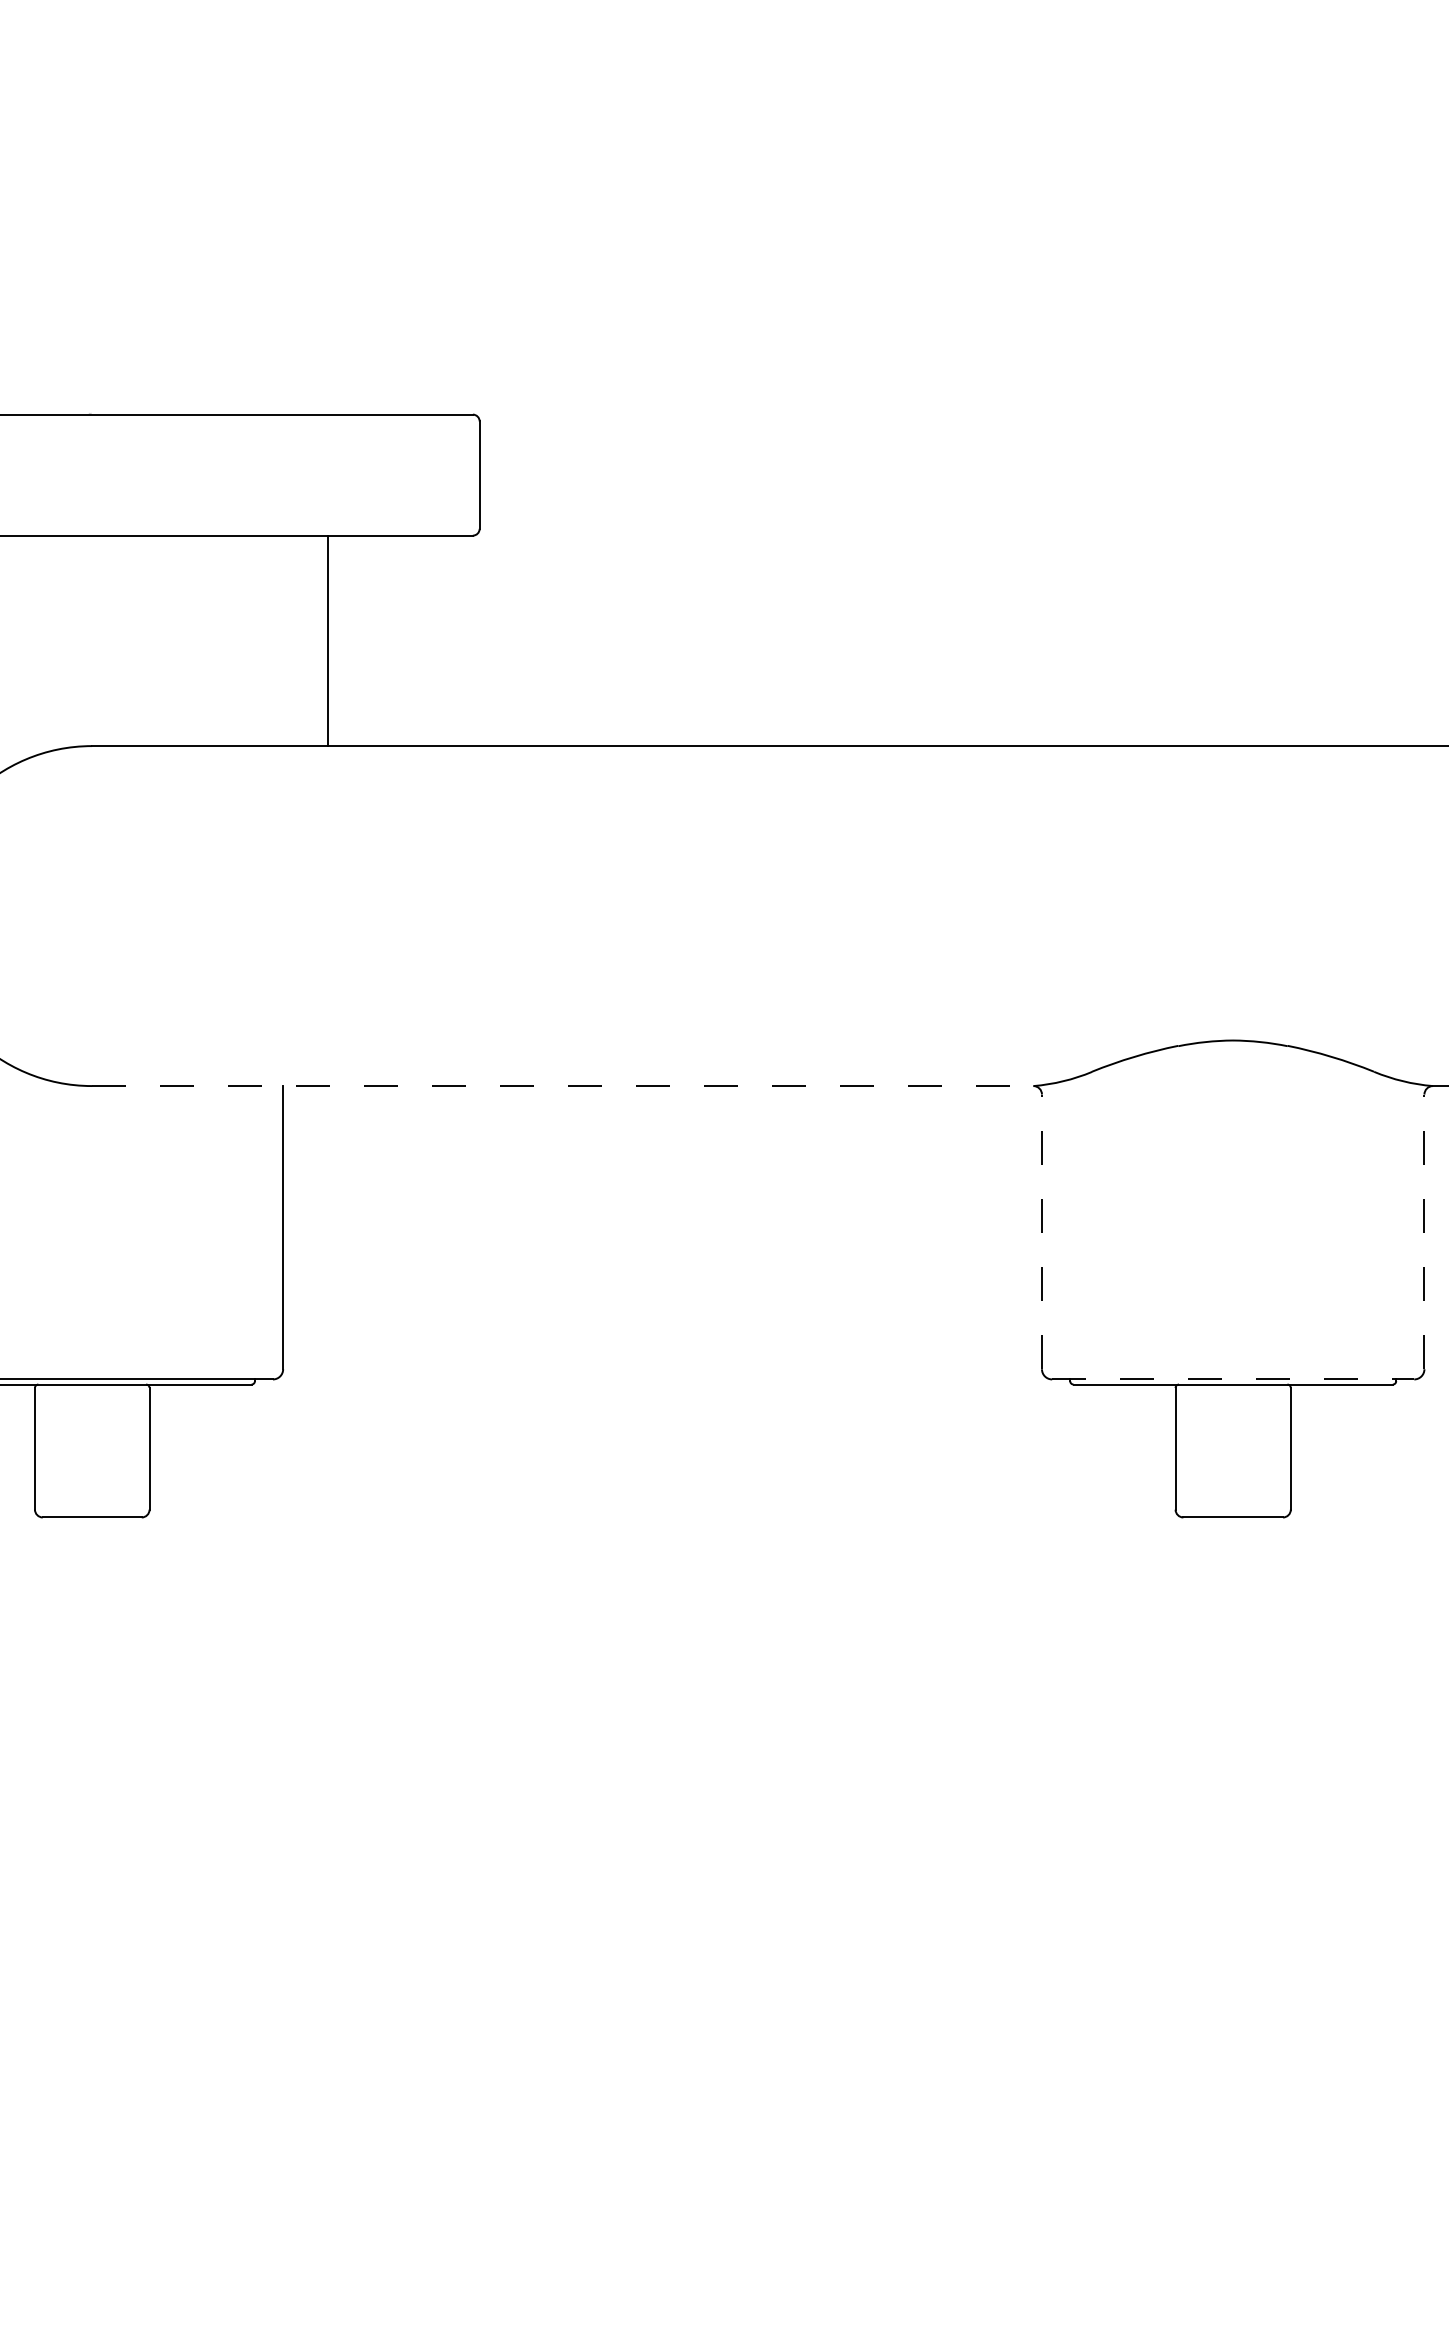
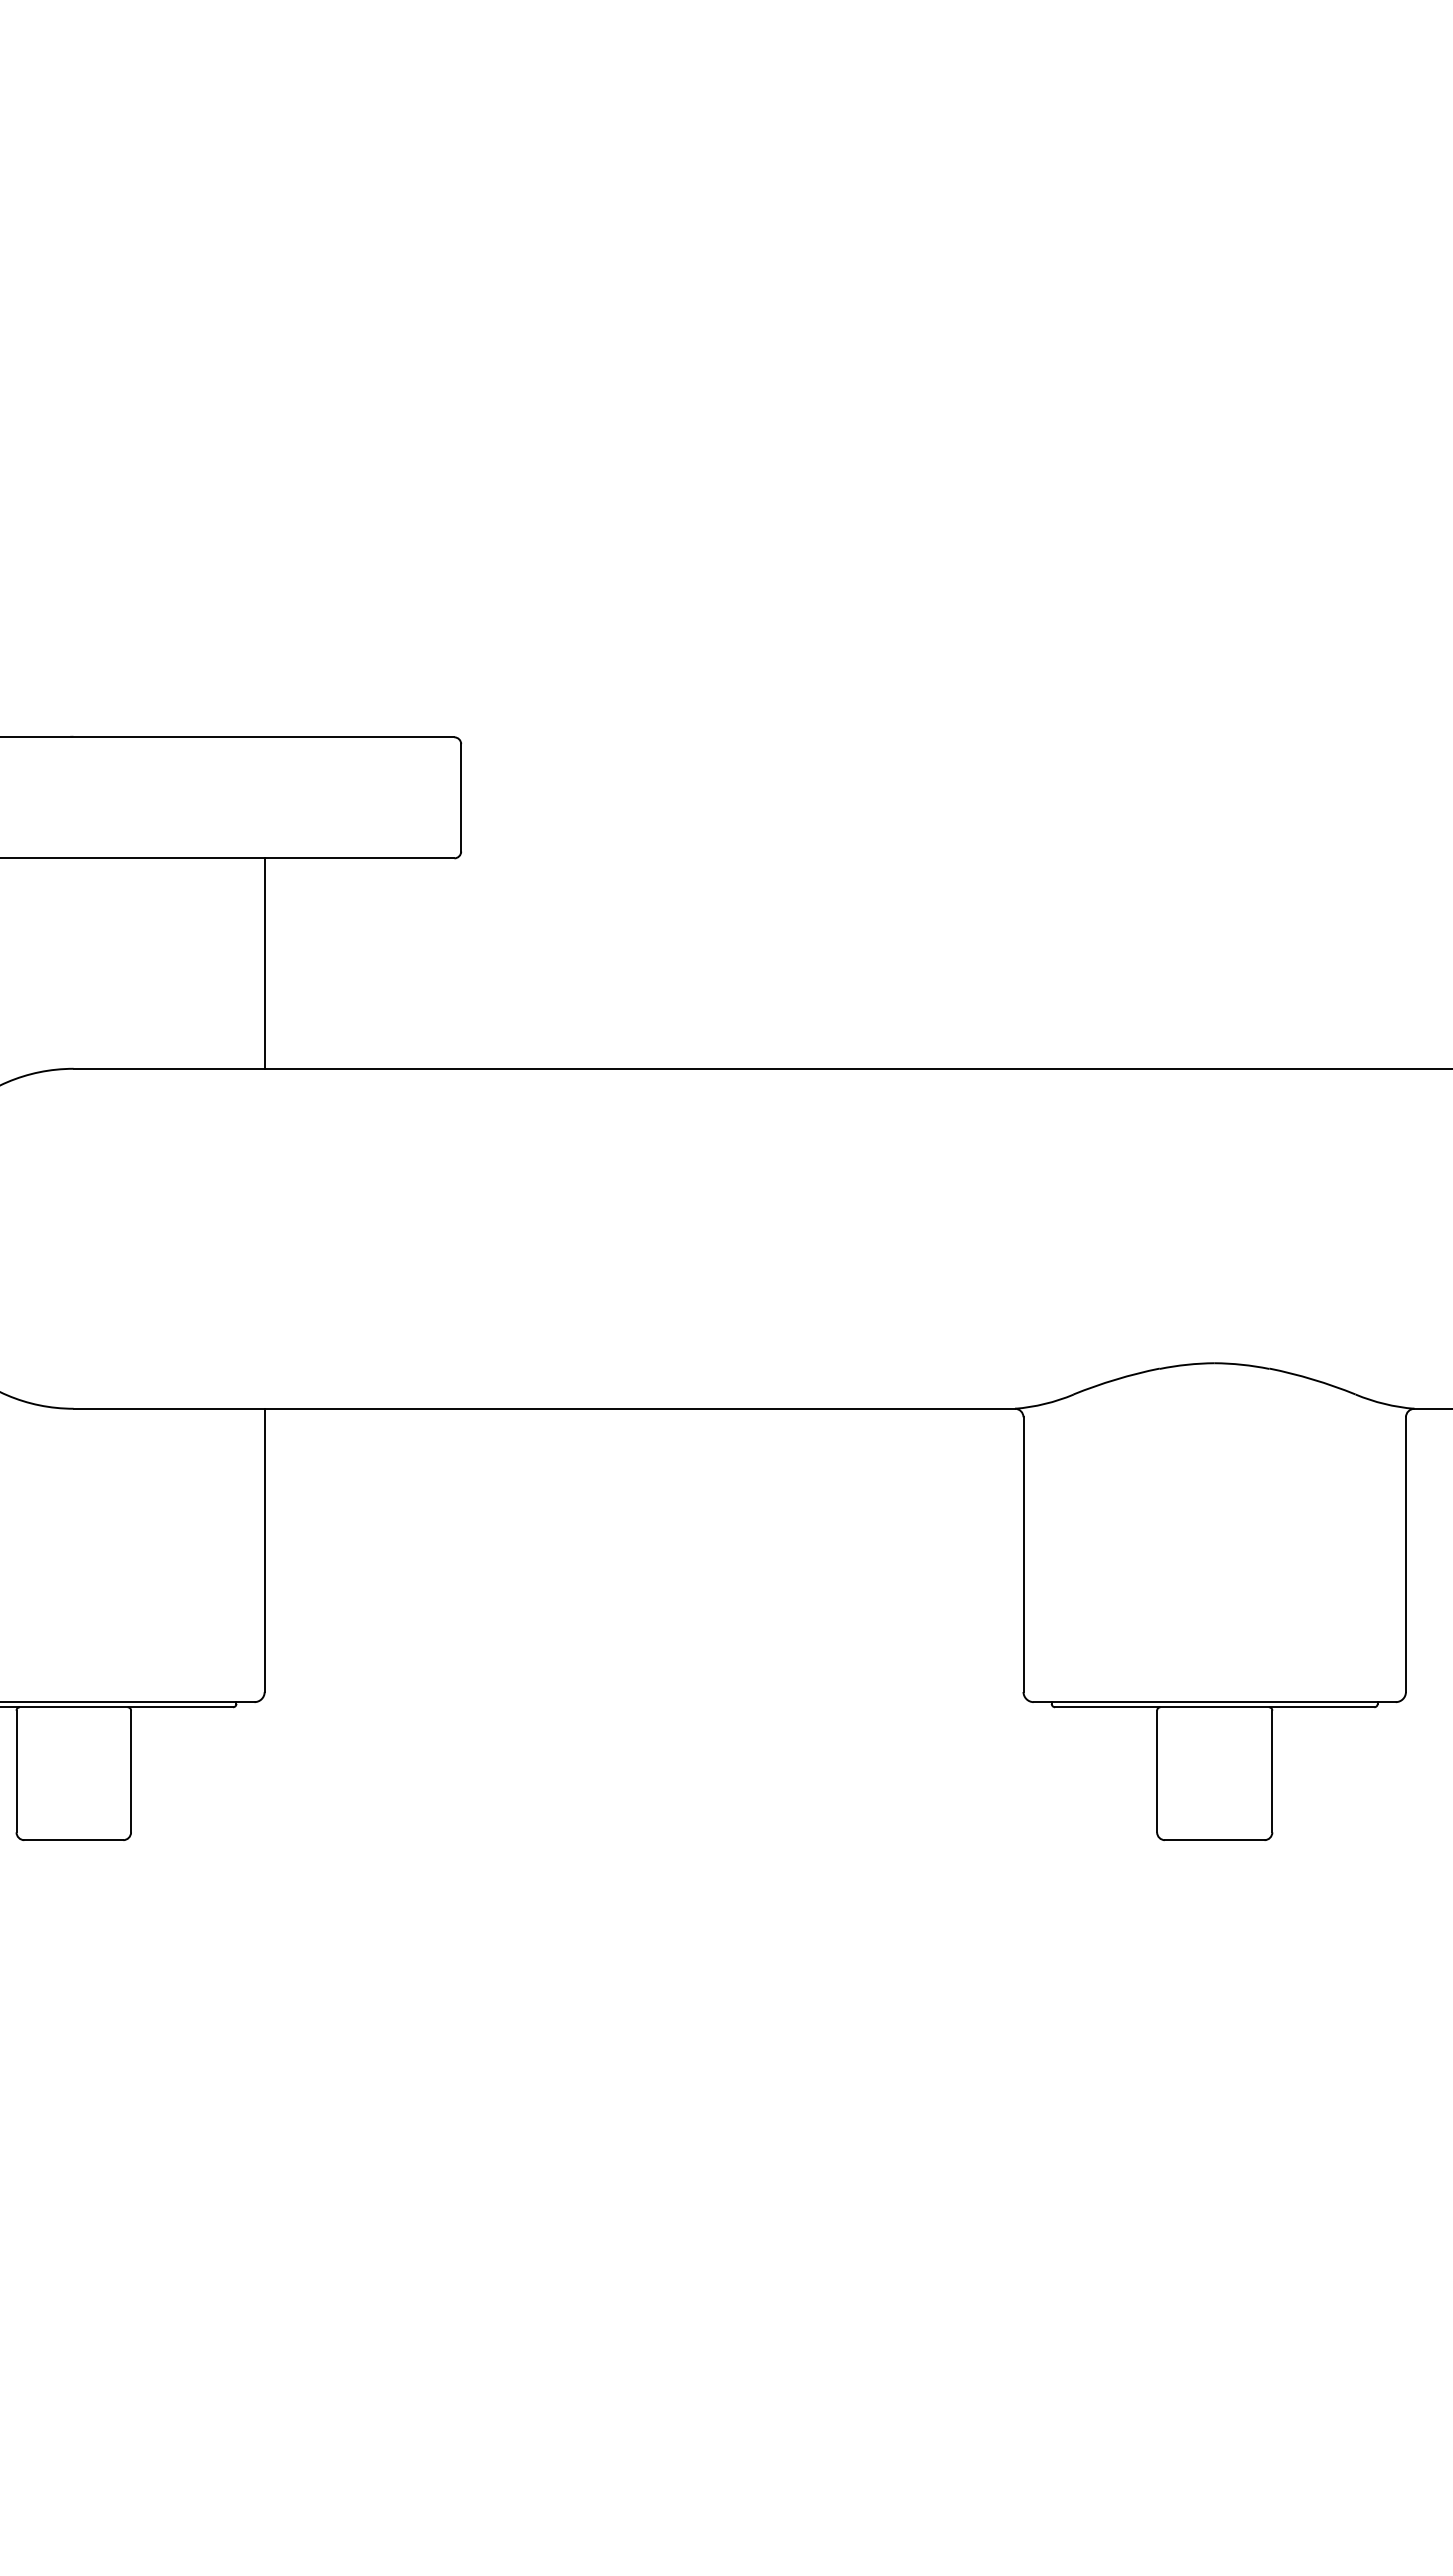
line: (327, 640) -> (264, 963), moved
line: (562, 1085) -> (544, 1408), dashed -> solid
line: (1041, 1231) -> (1023, 1554), dashed -> solid
line: (1423, 1231) -> (1405, 1554), dashed -> solid
line: (1233, 1379) -> (1215, 1702), dashed -> solid

